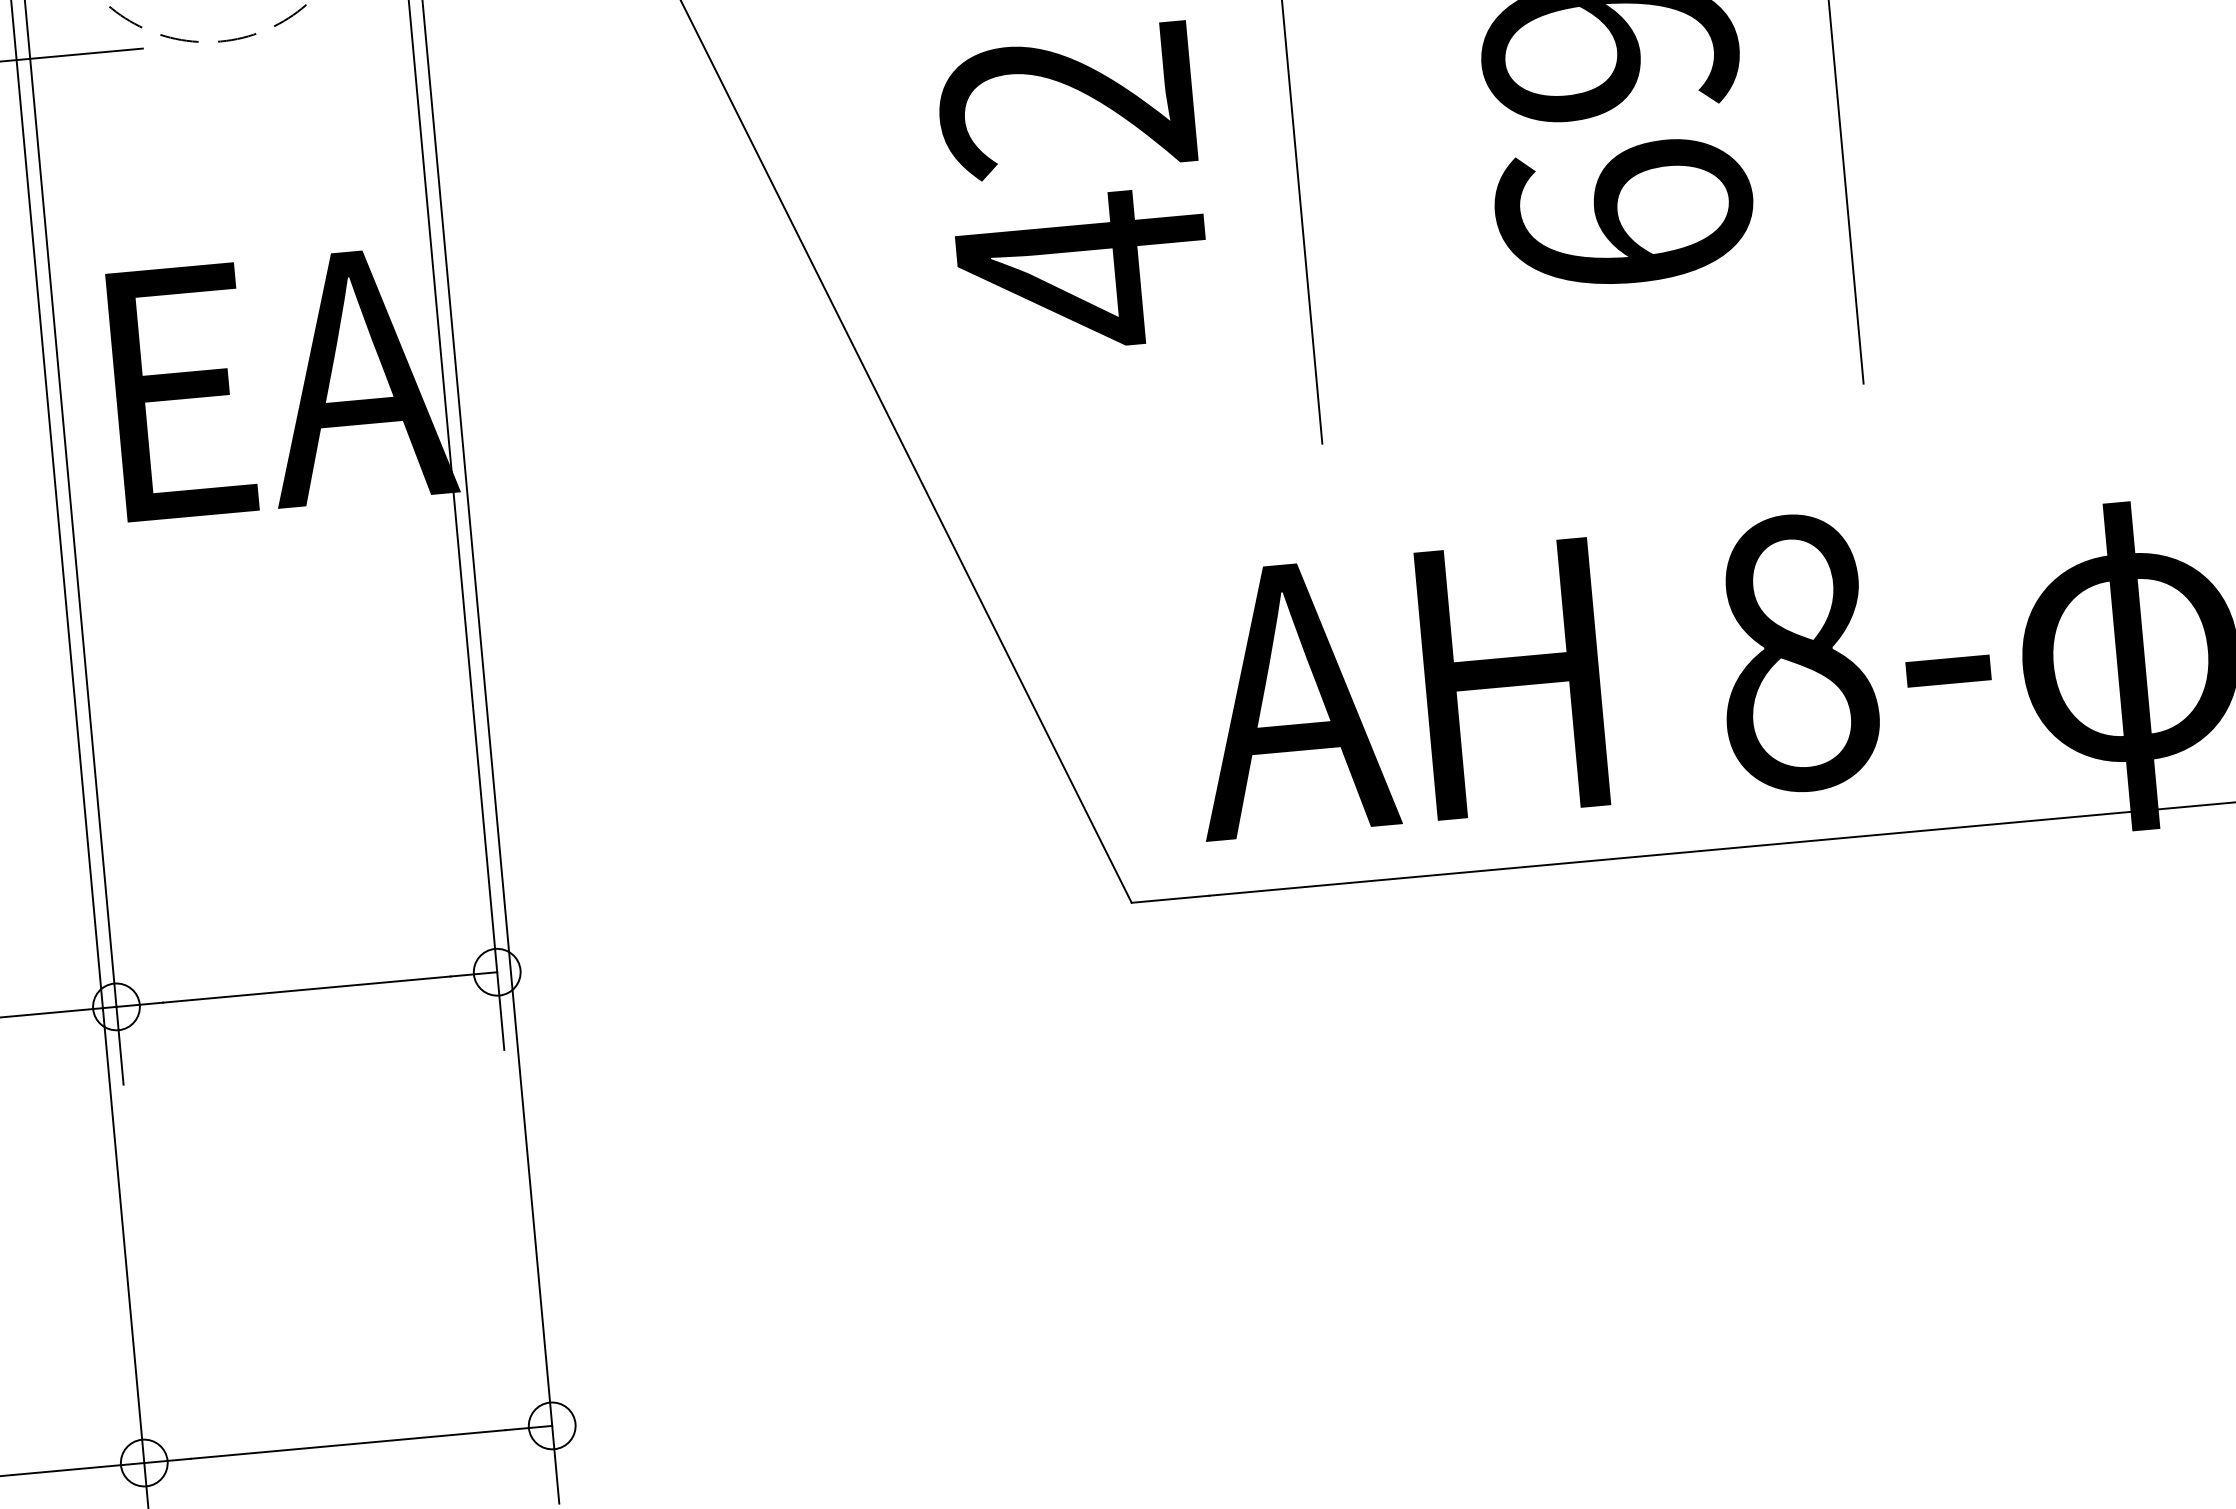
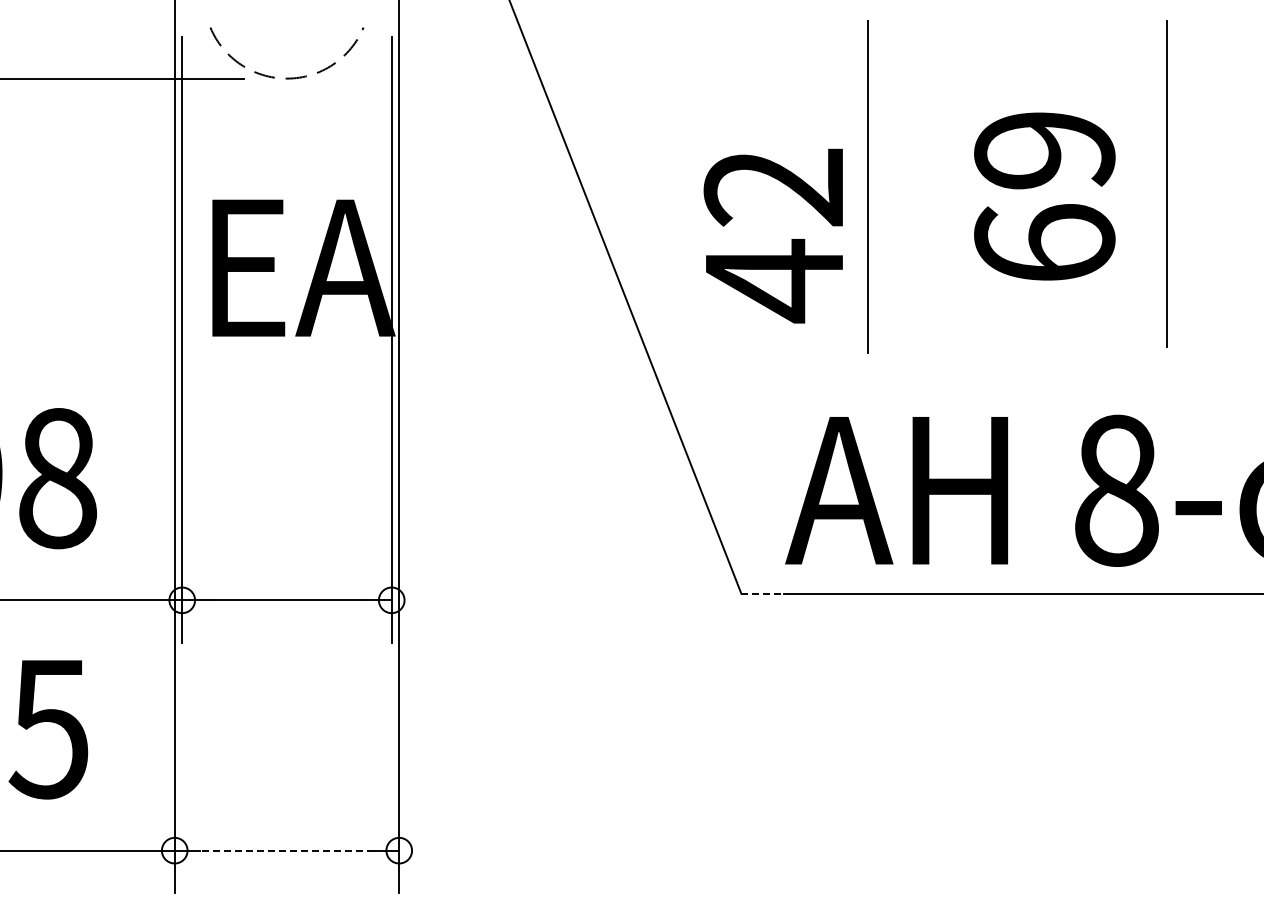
text: (1072, 189) -> (772, 235), moved
line: (1171, 898) -> (763, 593), solid -> dashed
line: (349, 1444) -> (287, 850), solid -> dashed

